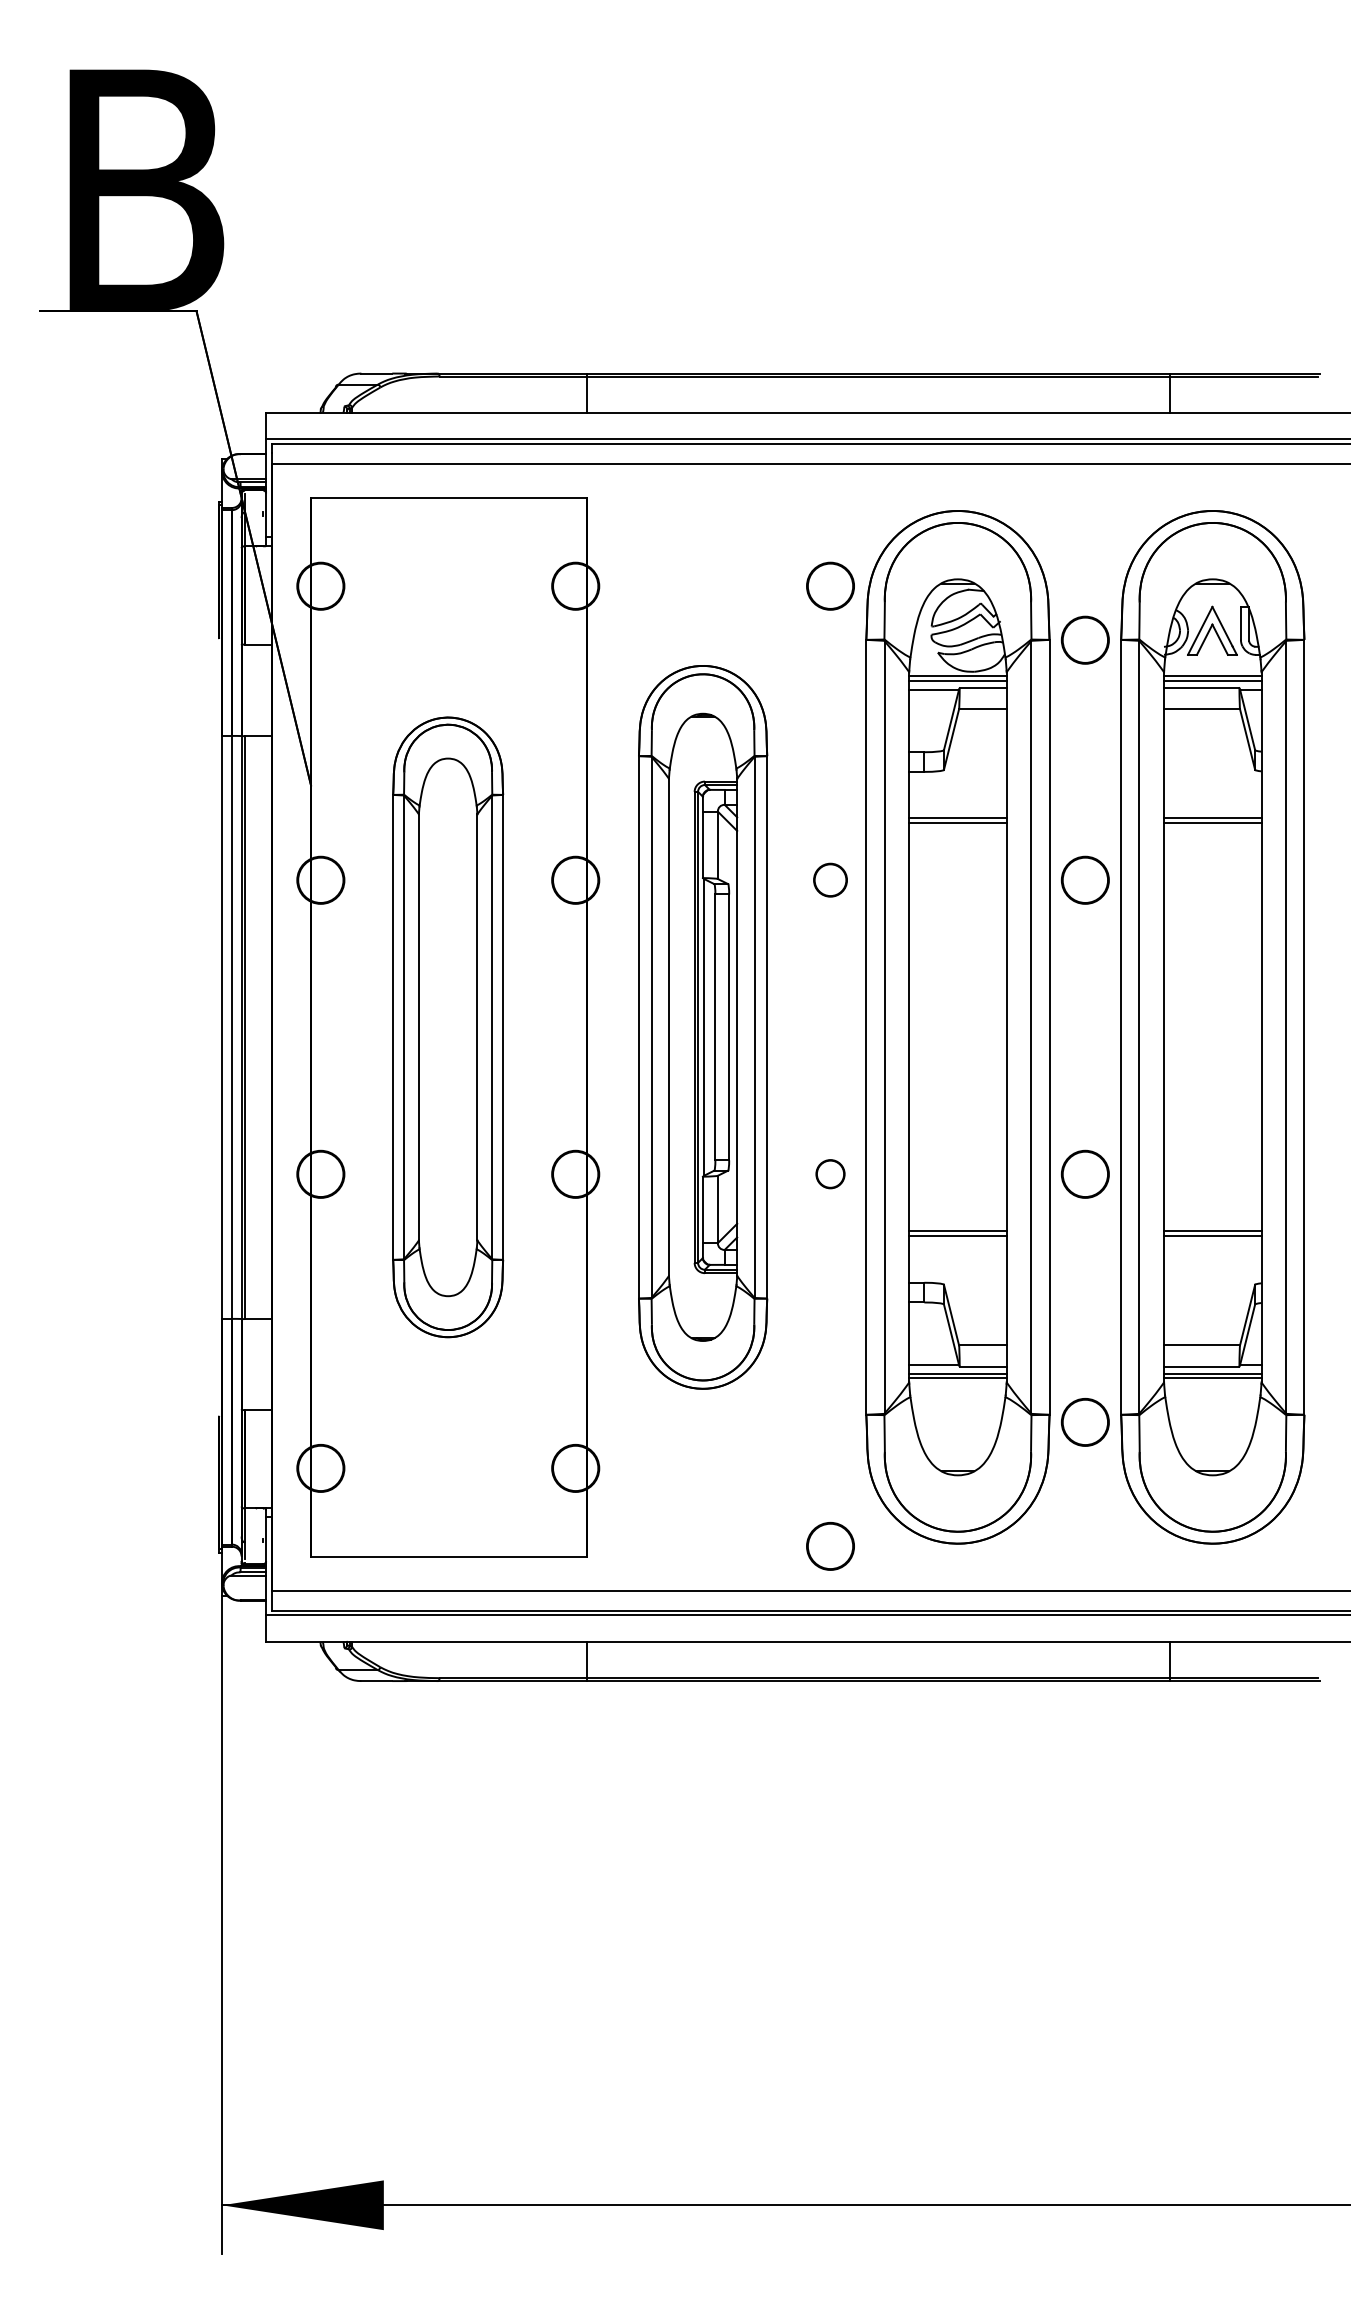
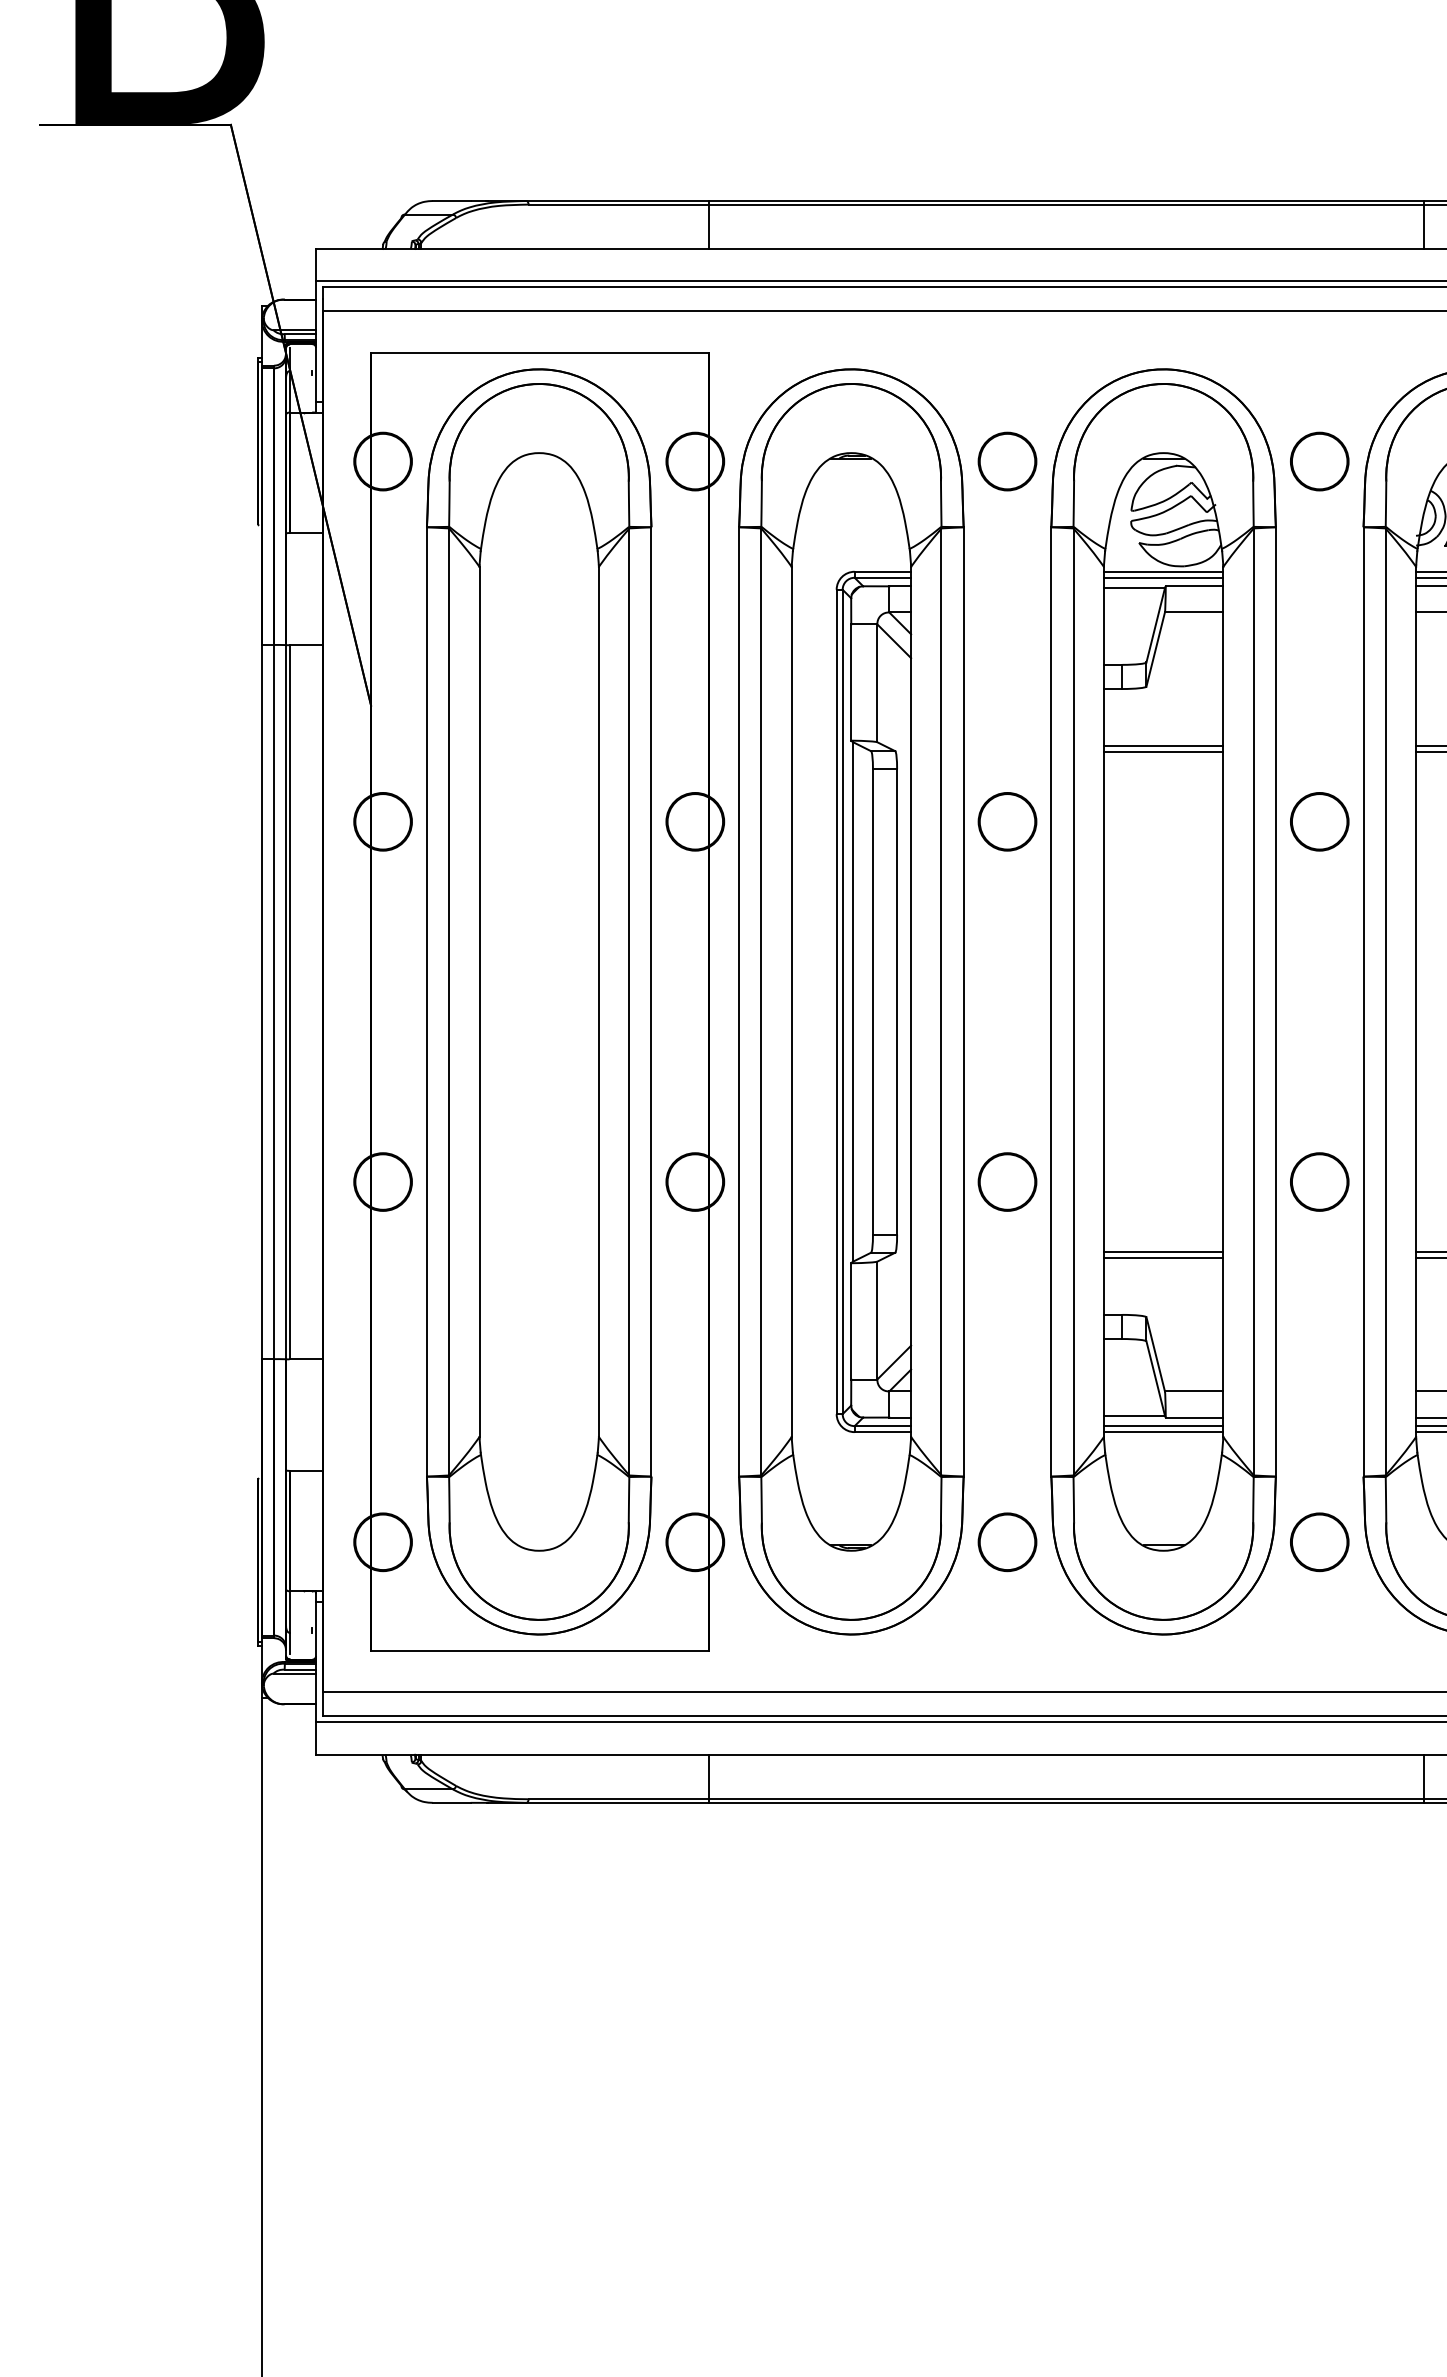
circle: (1084, 639) -> (1318, 460), moved
circle: (830, 879) -> (1007, 820), size x1.43
part: (447, 1027) -> (538, 1002), size x1.67
part: (702, 1027) -> (850, 1002), size x1.43
circle: (830, 1173) -> (1007, 1181), size x1.67
circle: (1084, 1422) -> (1318, 1542), moved
circle: (830, 1546) -> (1007, 1542), moved

